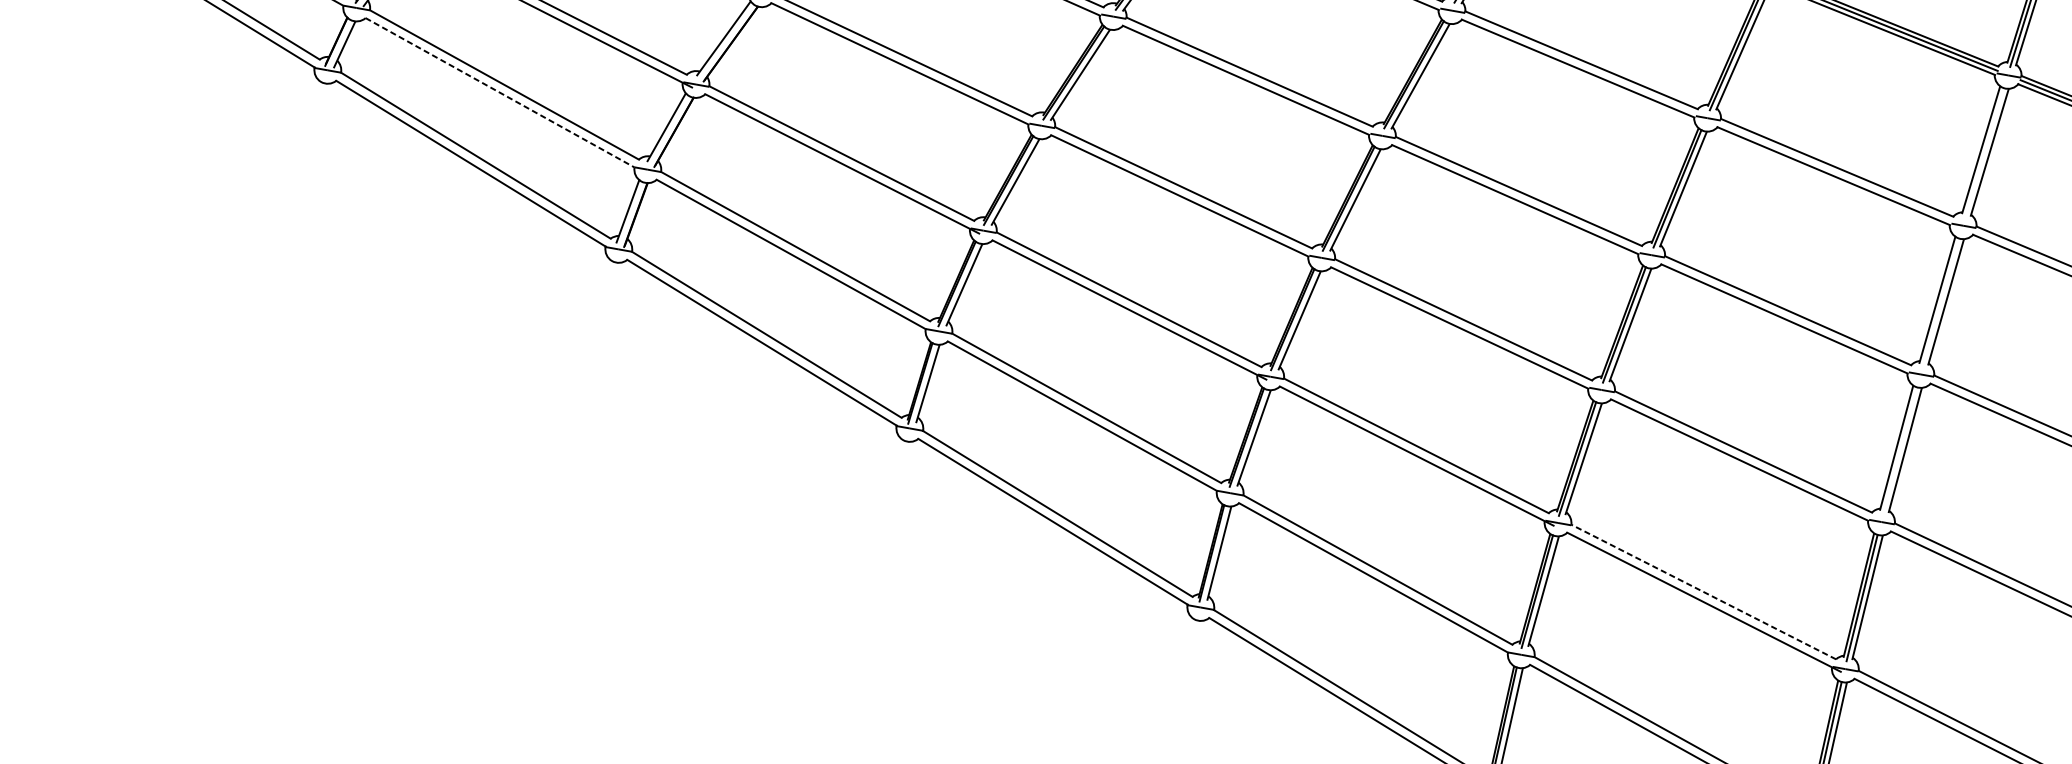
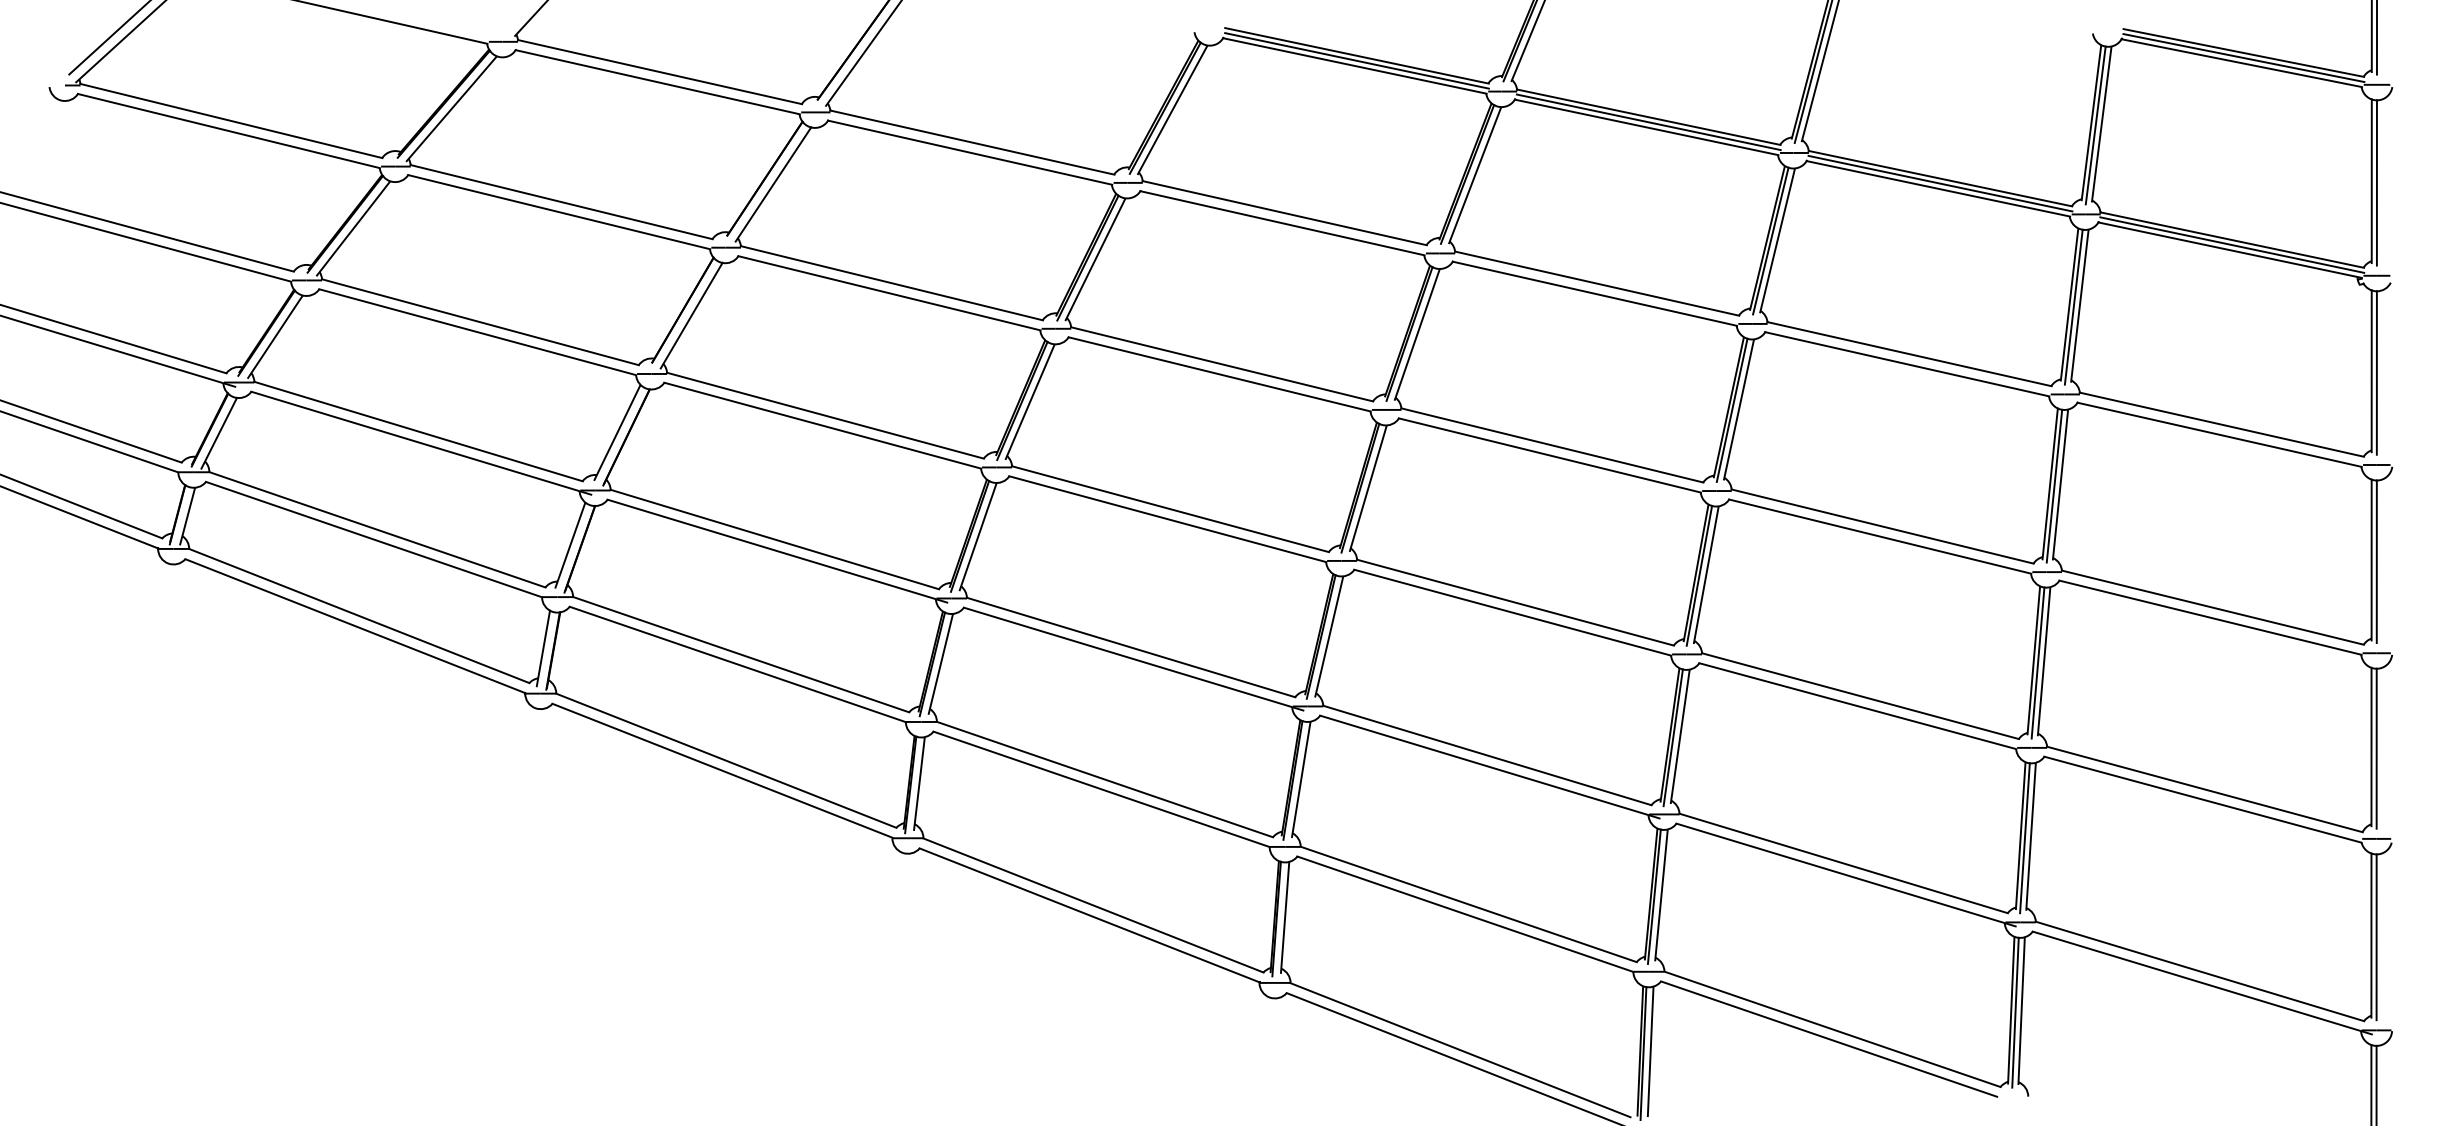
line: (499, 92) -> (373, 539), dashed -> solid
line: (1984, 152) -> (2073, 306), added
line: (1940, 301) -> (2054, 485), added
line: (1899, 450) -> (2037, 662), added
line: (1703, 592) -> (1843, 863), dashed -> solid

